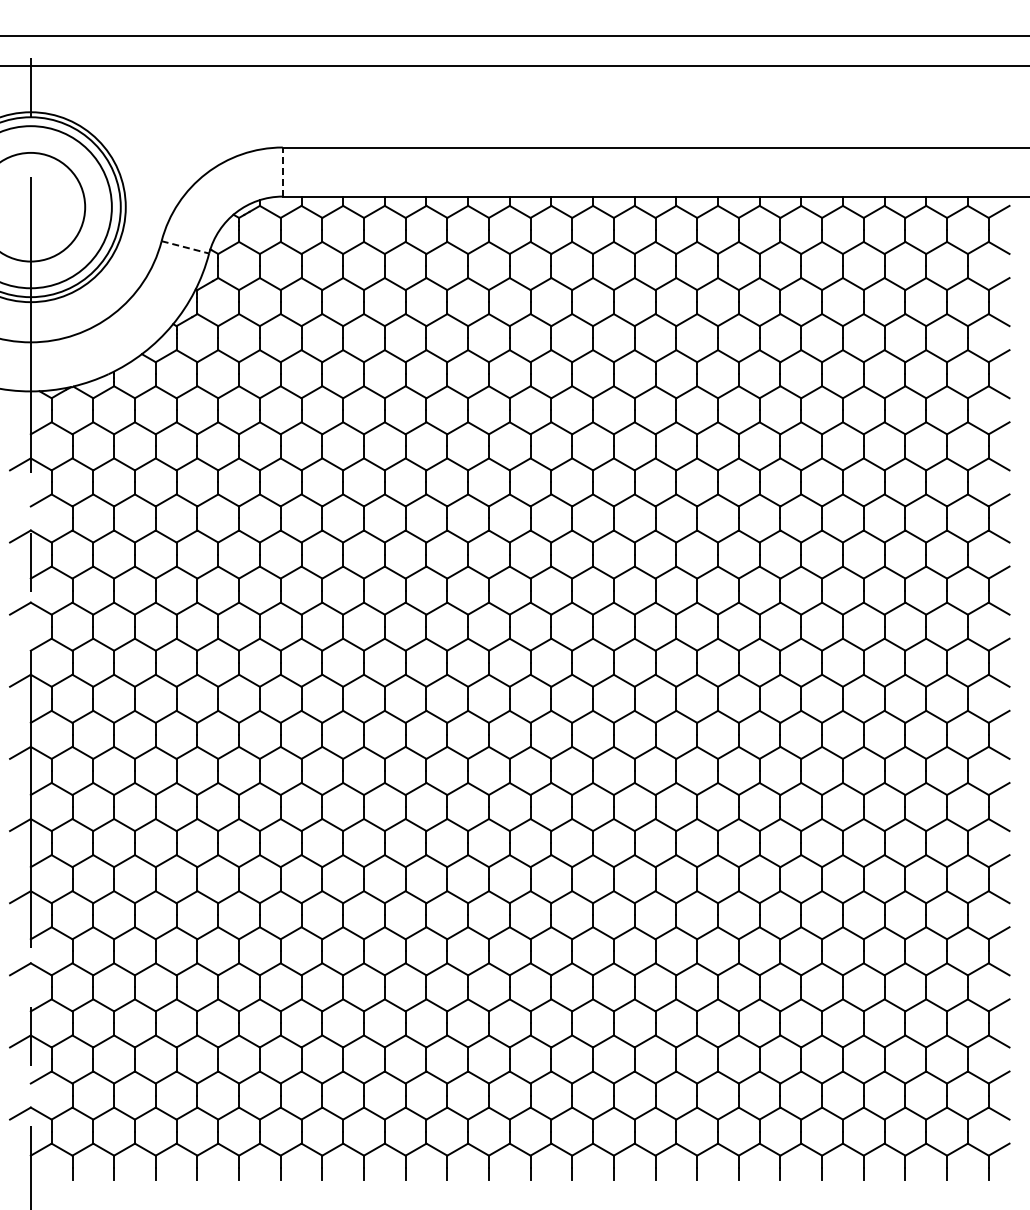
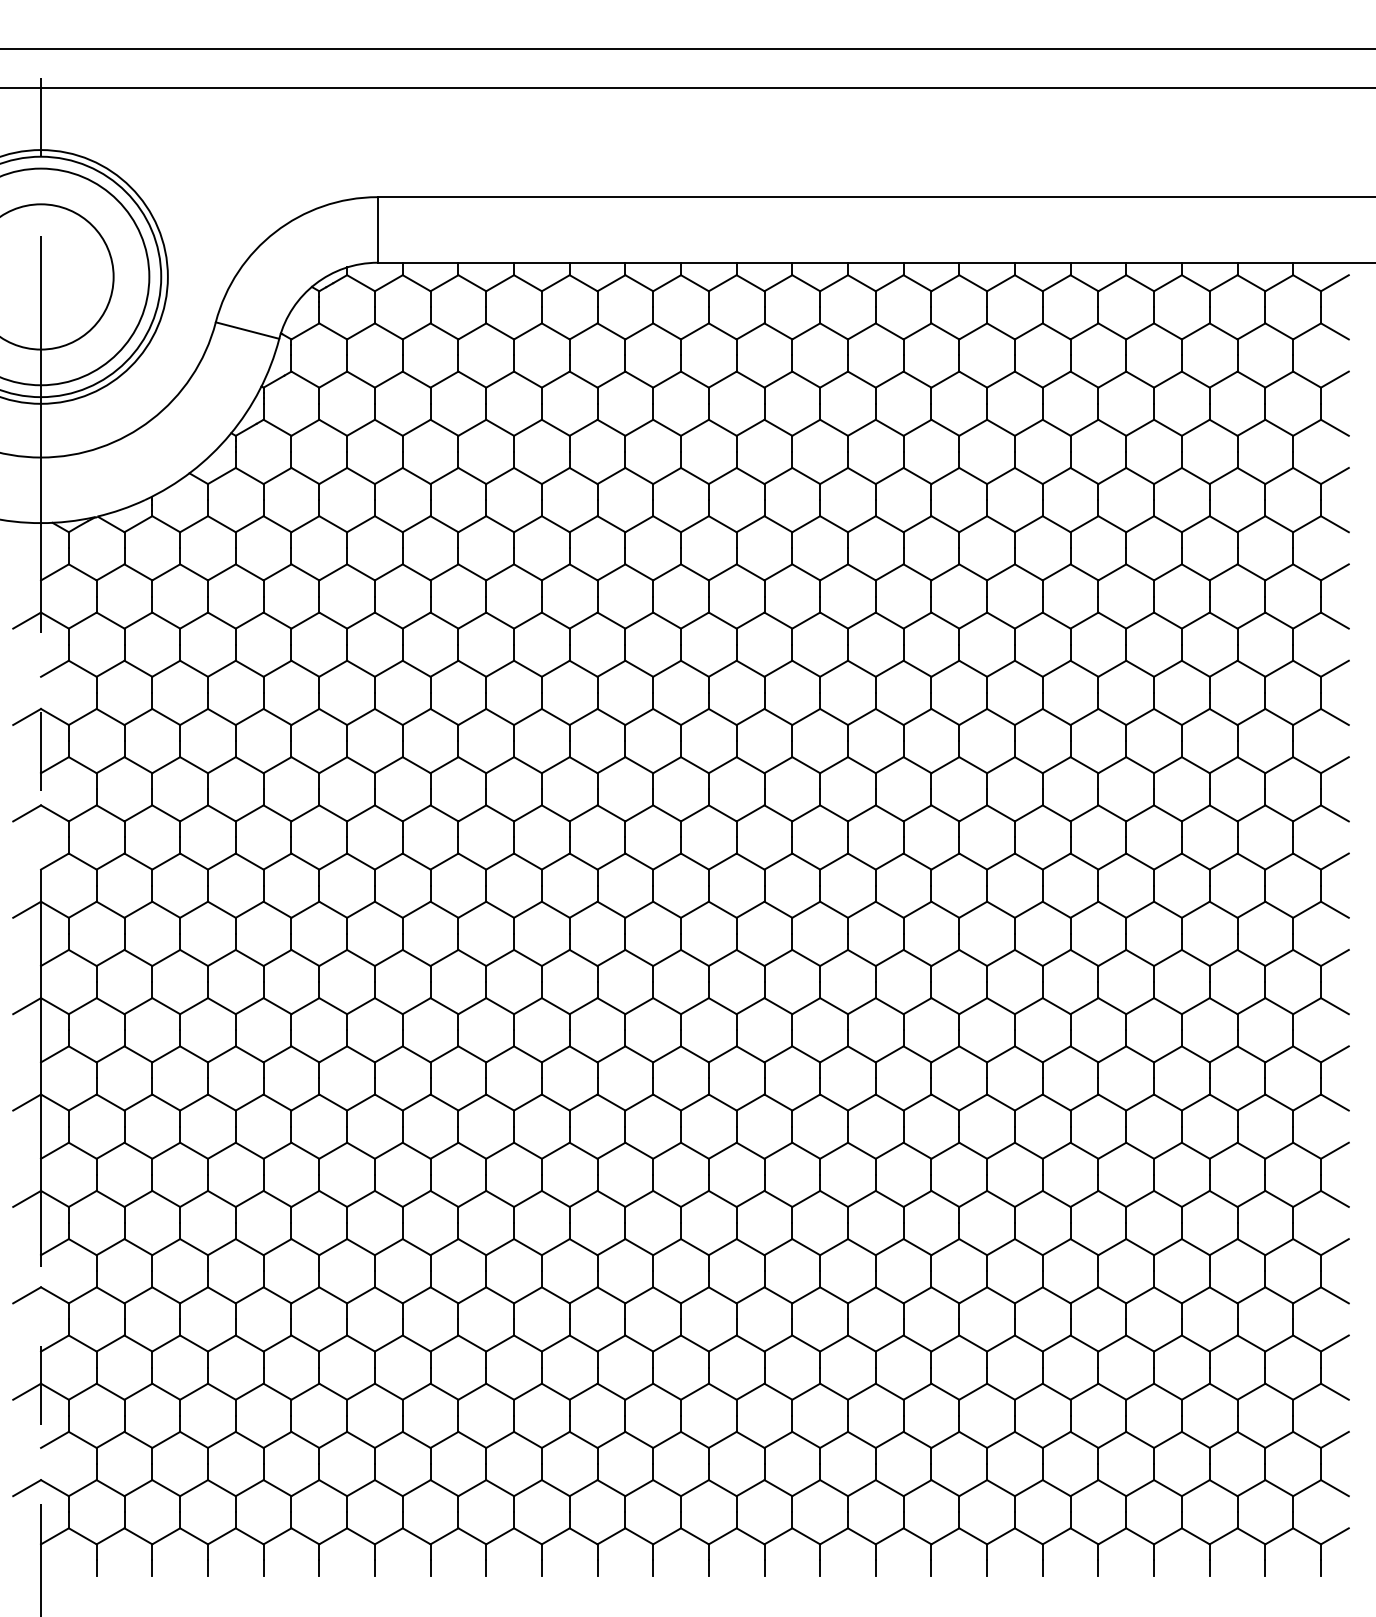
line: (282, 172) -> (377, 230), dashed -> solid
line: (185, 247) -> (247, 330), dashed -> solid

